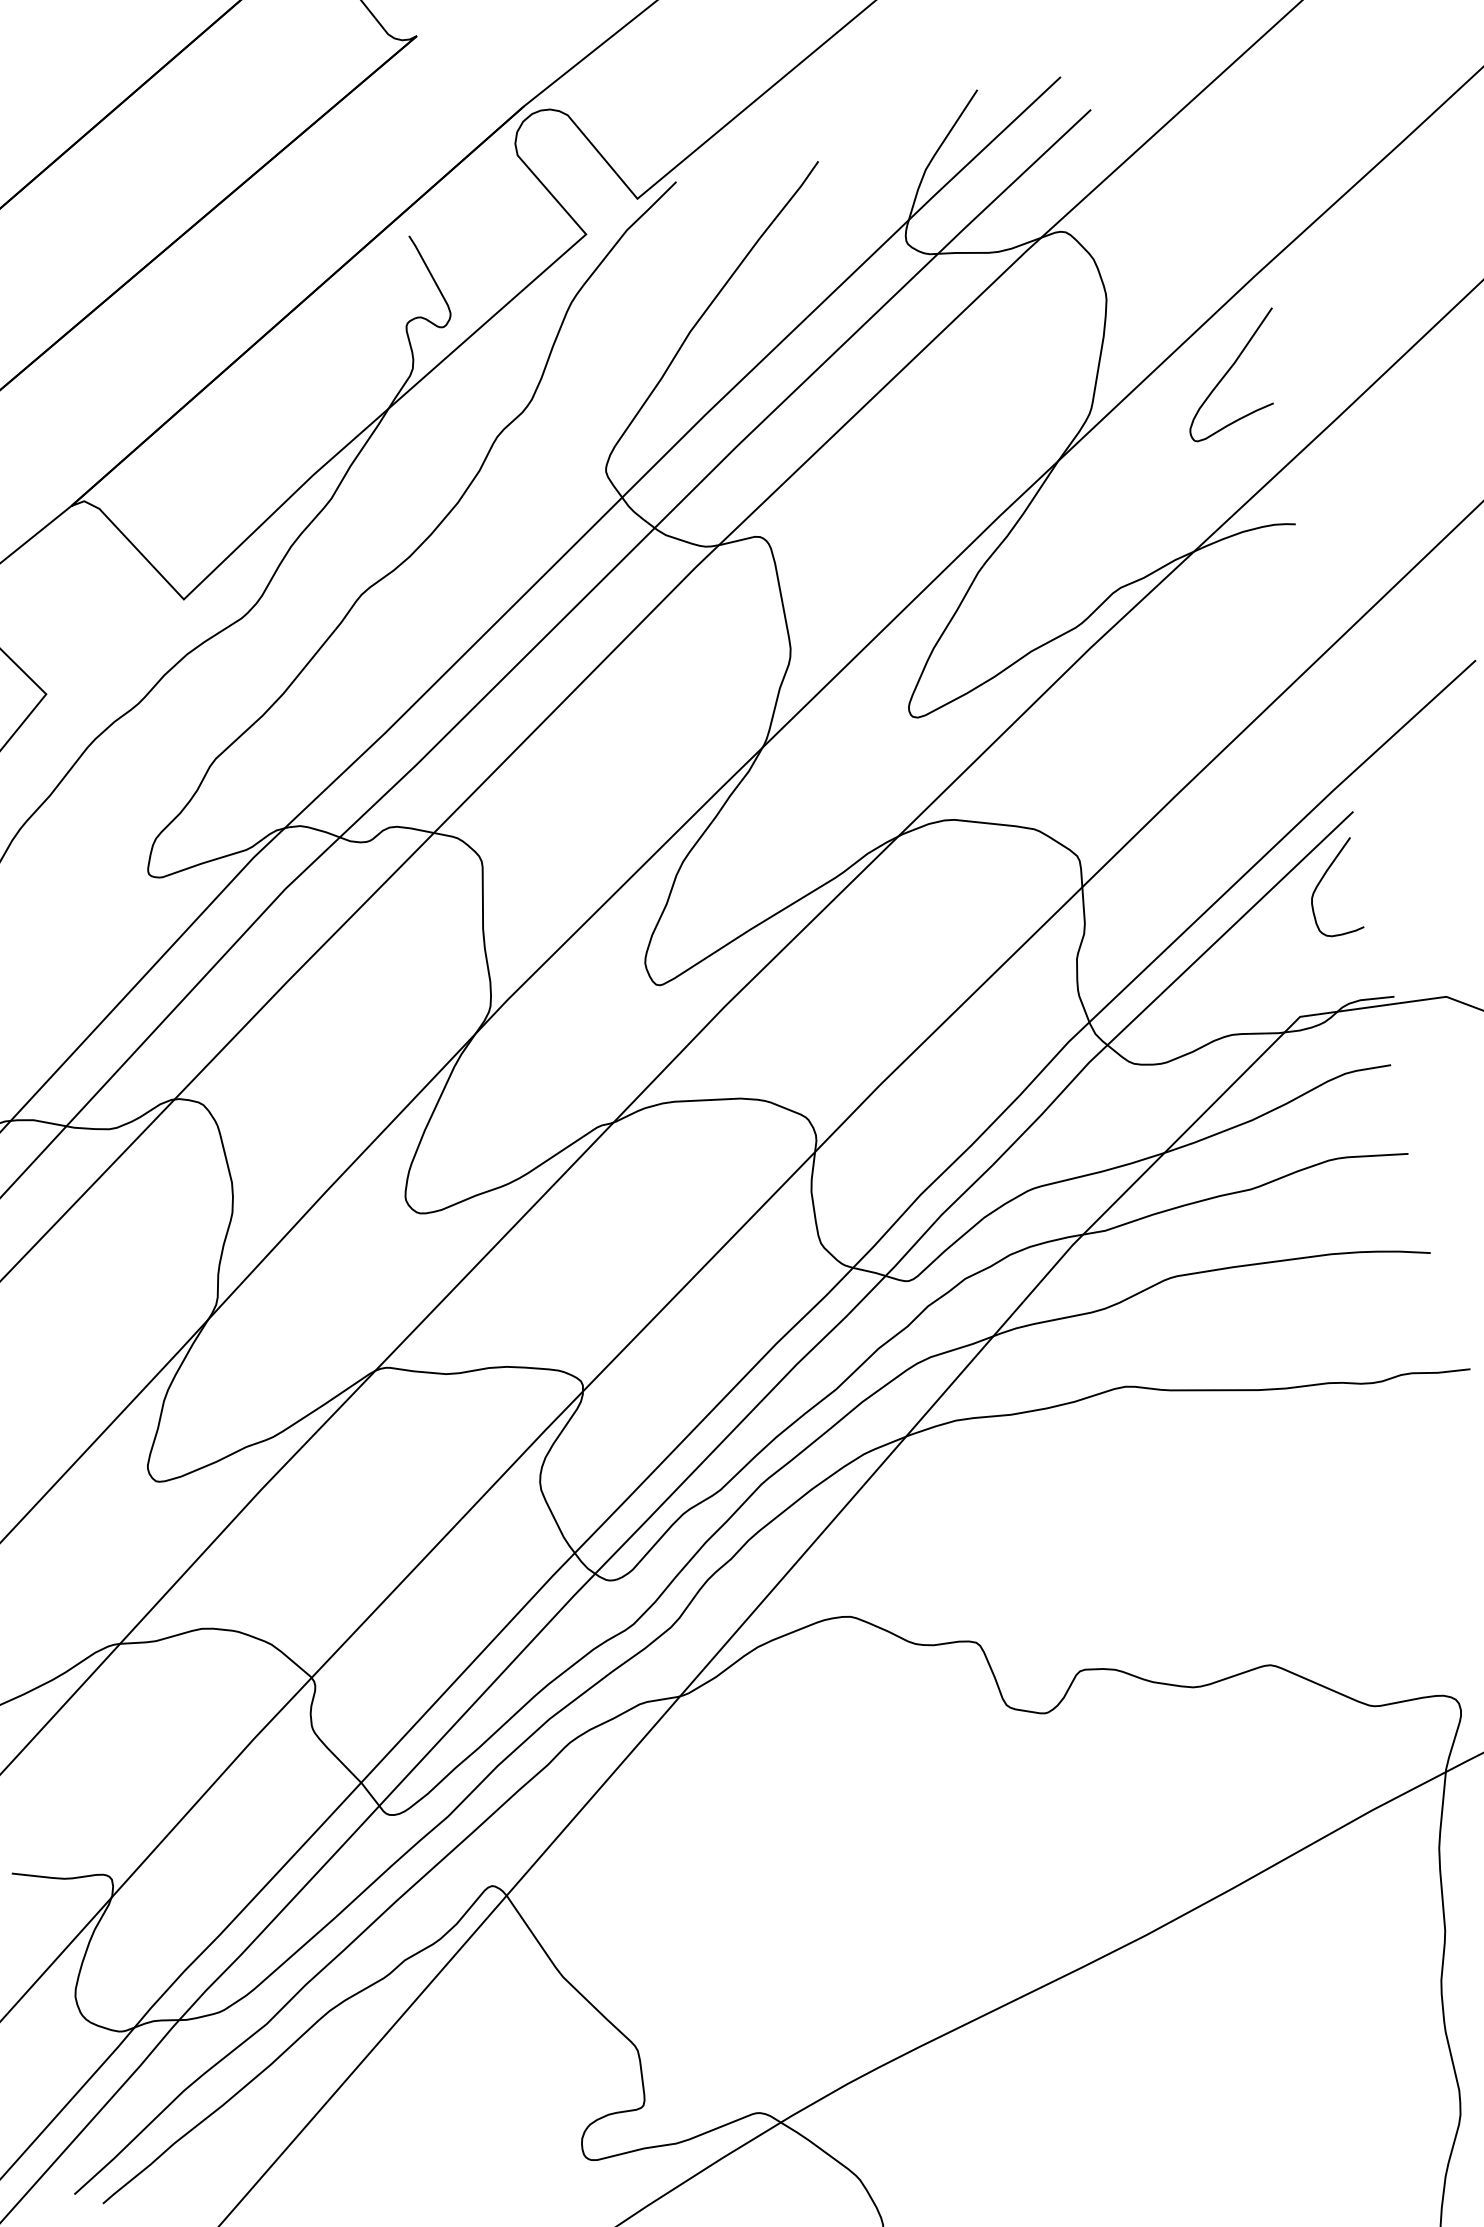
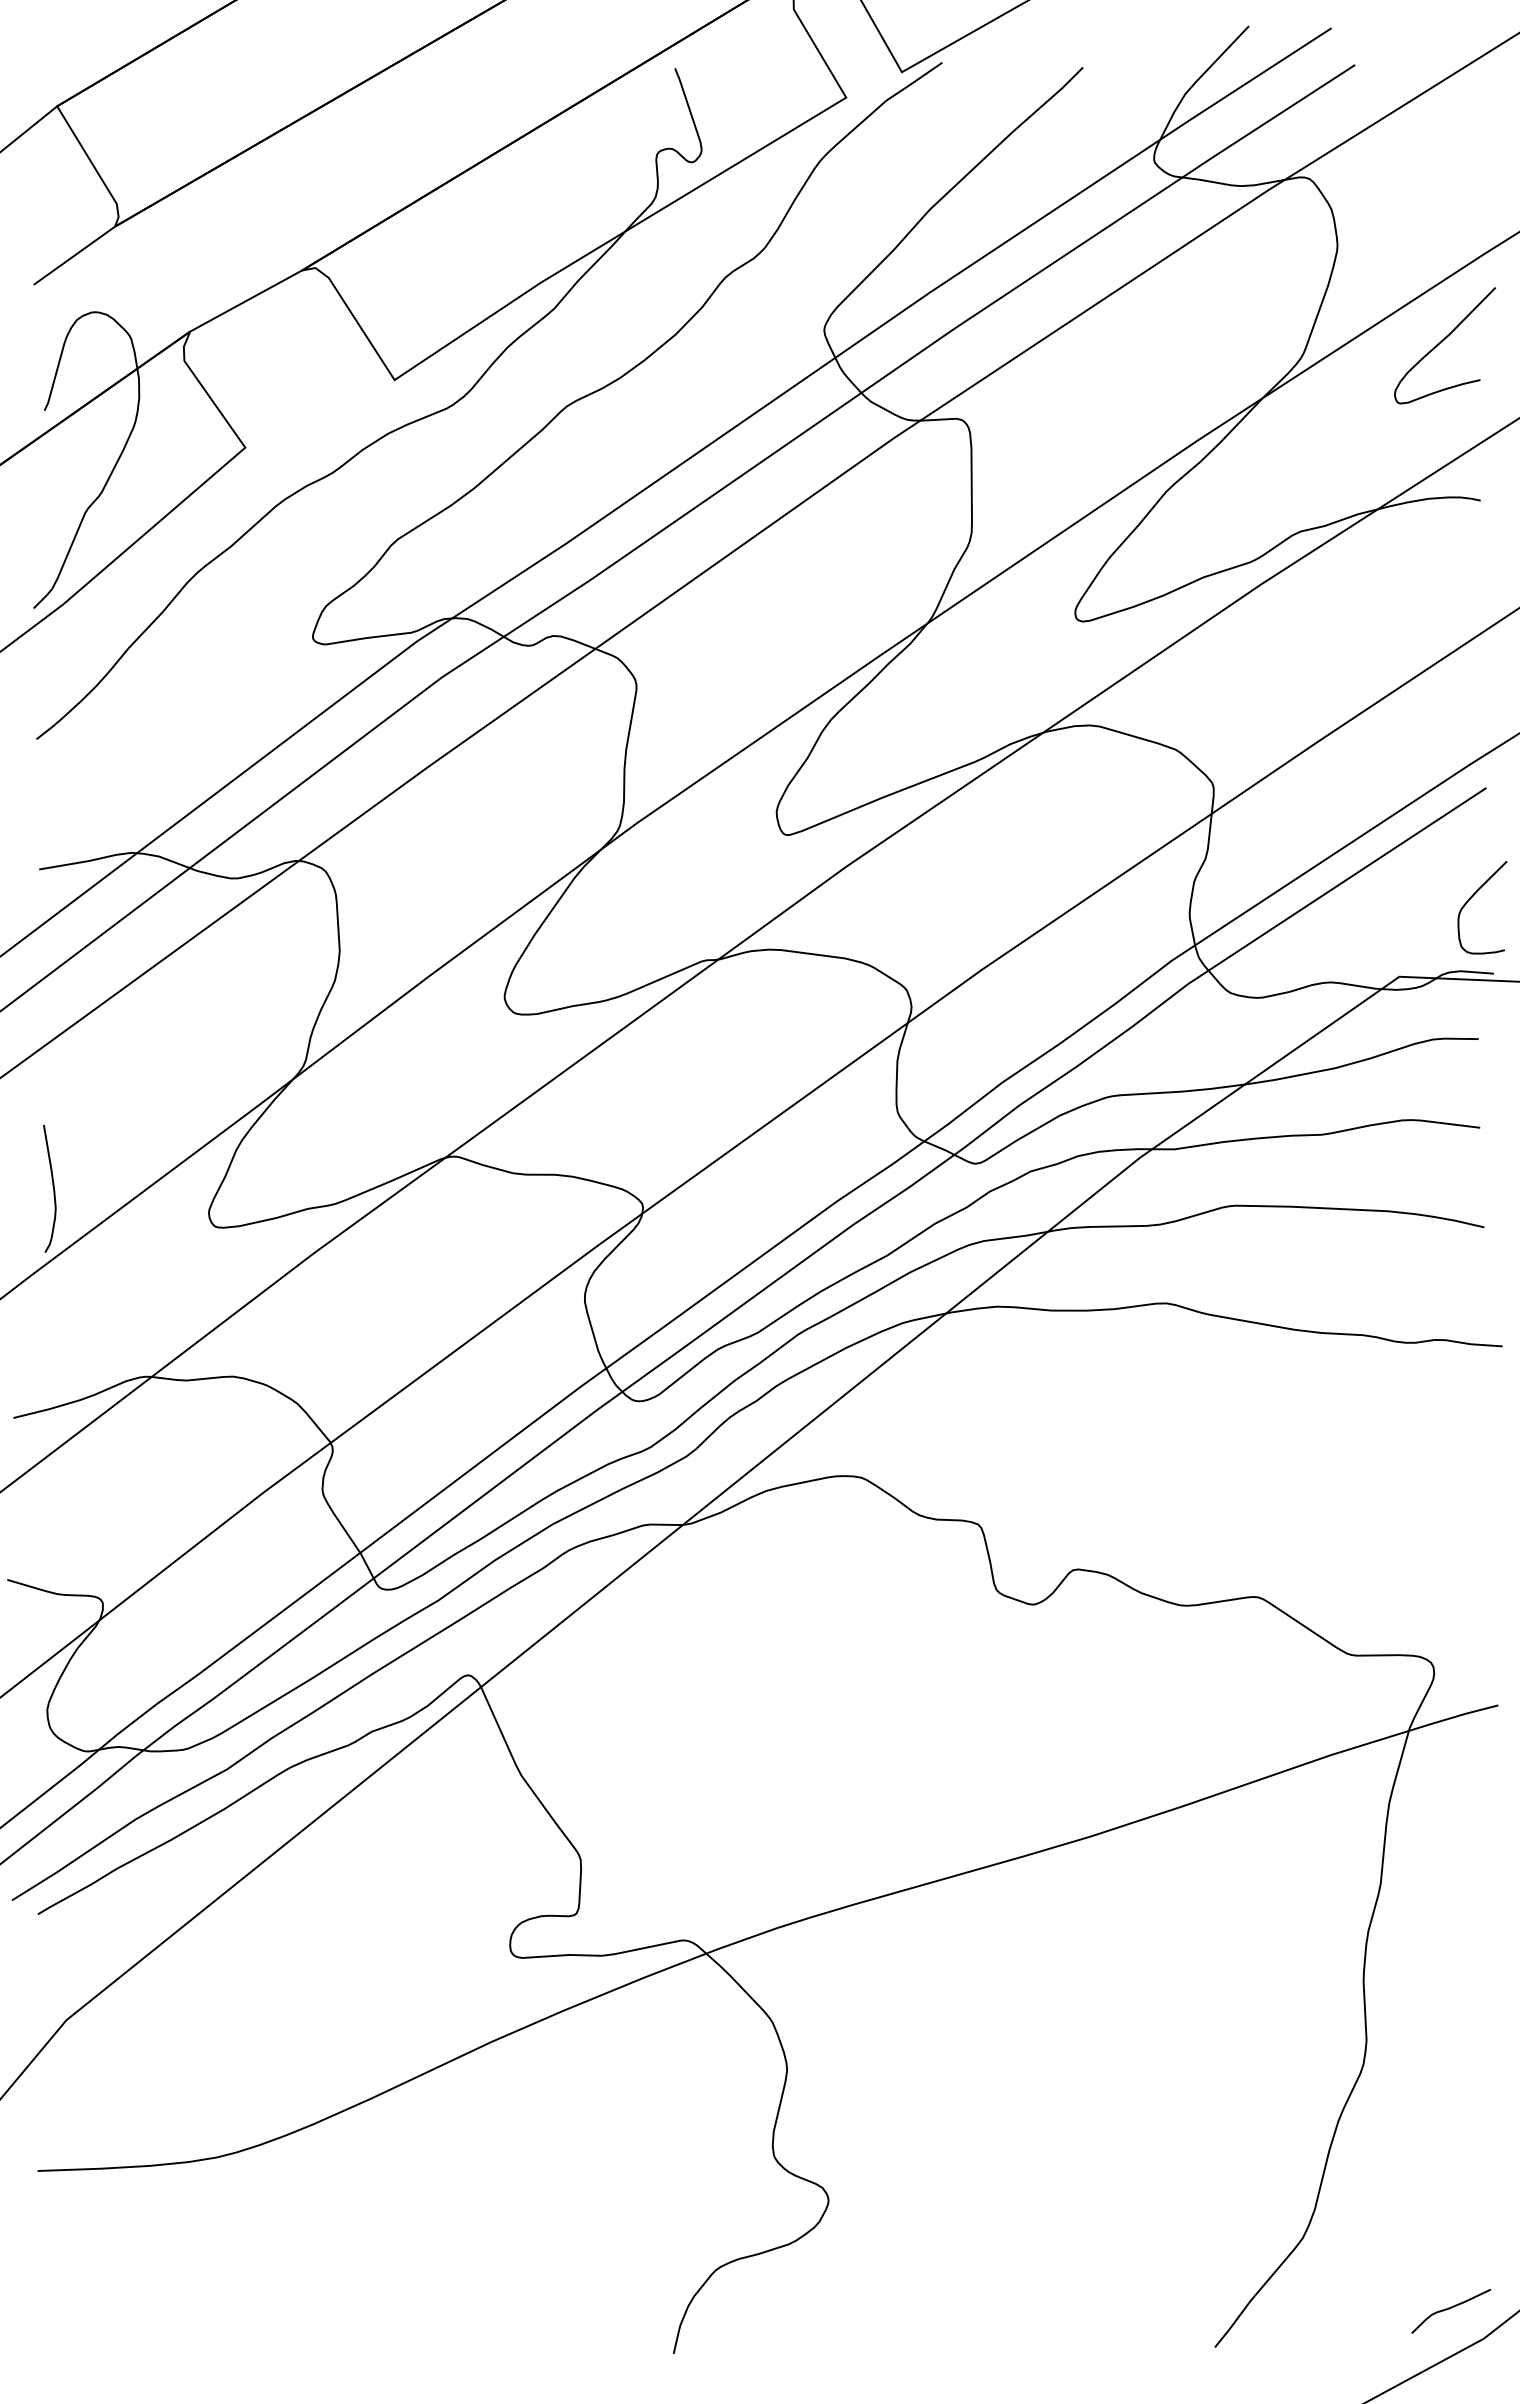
curve: (1322, 879) -> (1472, 897), moved

